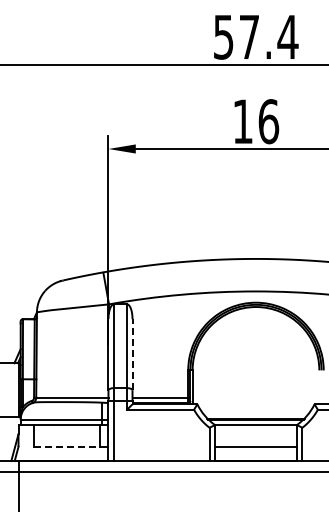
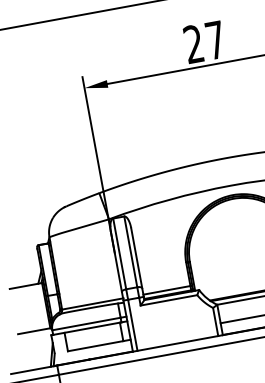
text: (256, 121) -> (205, 42), 16 -> 27
line: (132, 354) -> (136, 258), dashed -> solid
line: (66, 446) -> (95, 345), dashed -> solid

